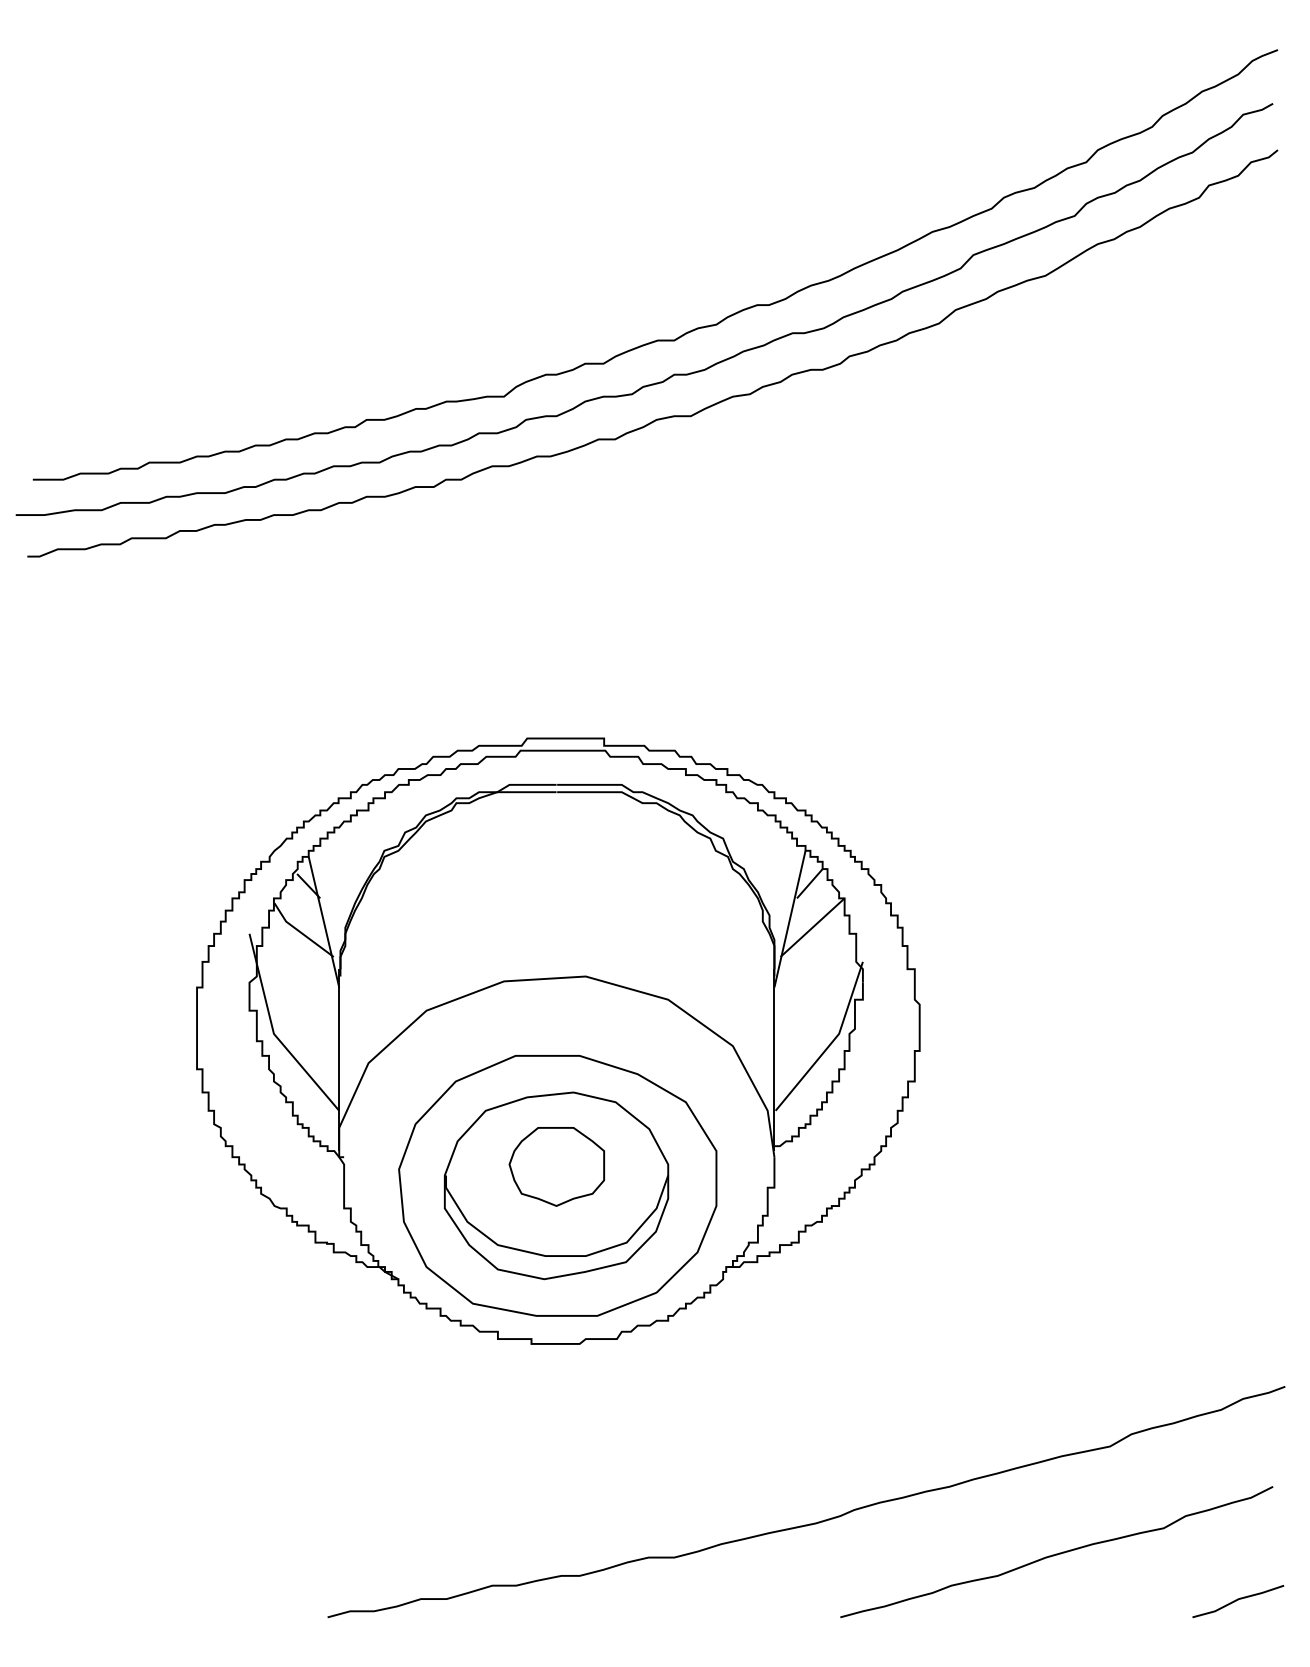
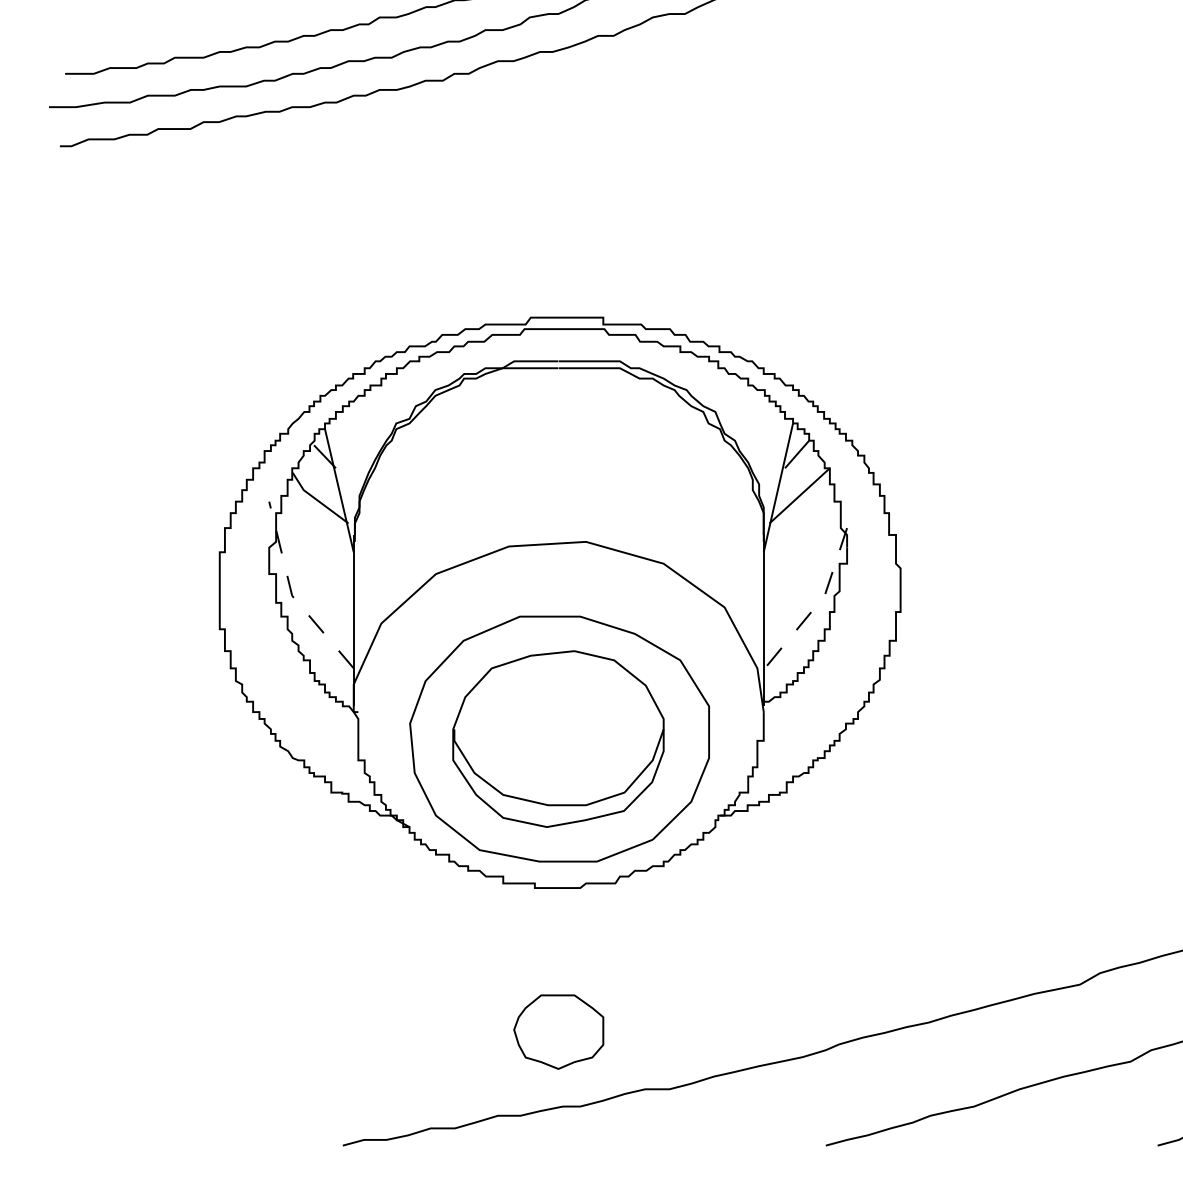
line: (273, 1032) -> (291, 594), solid -> dashed
line: (831, 1043) -> (817, 604), solid -> dashed
part: (556, 1166) -> (558, 1031), moved

